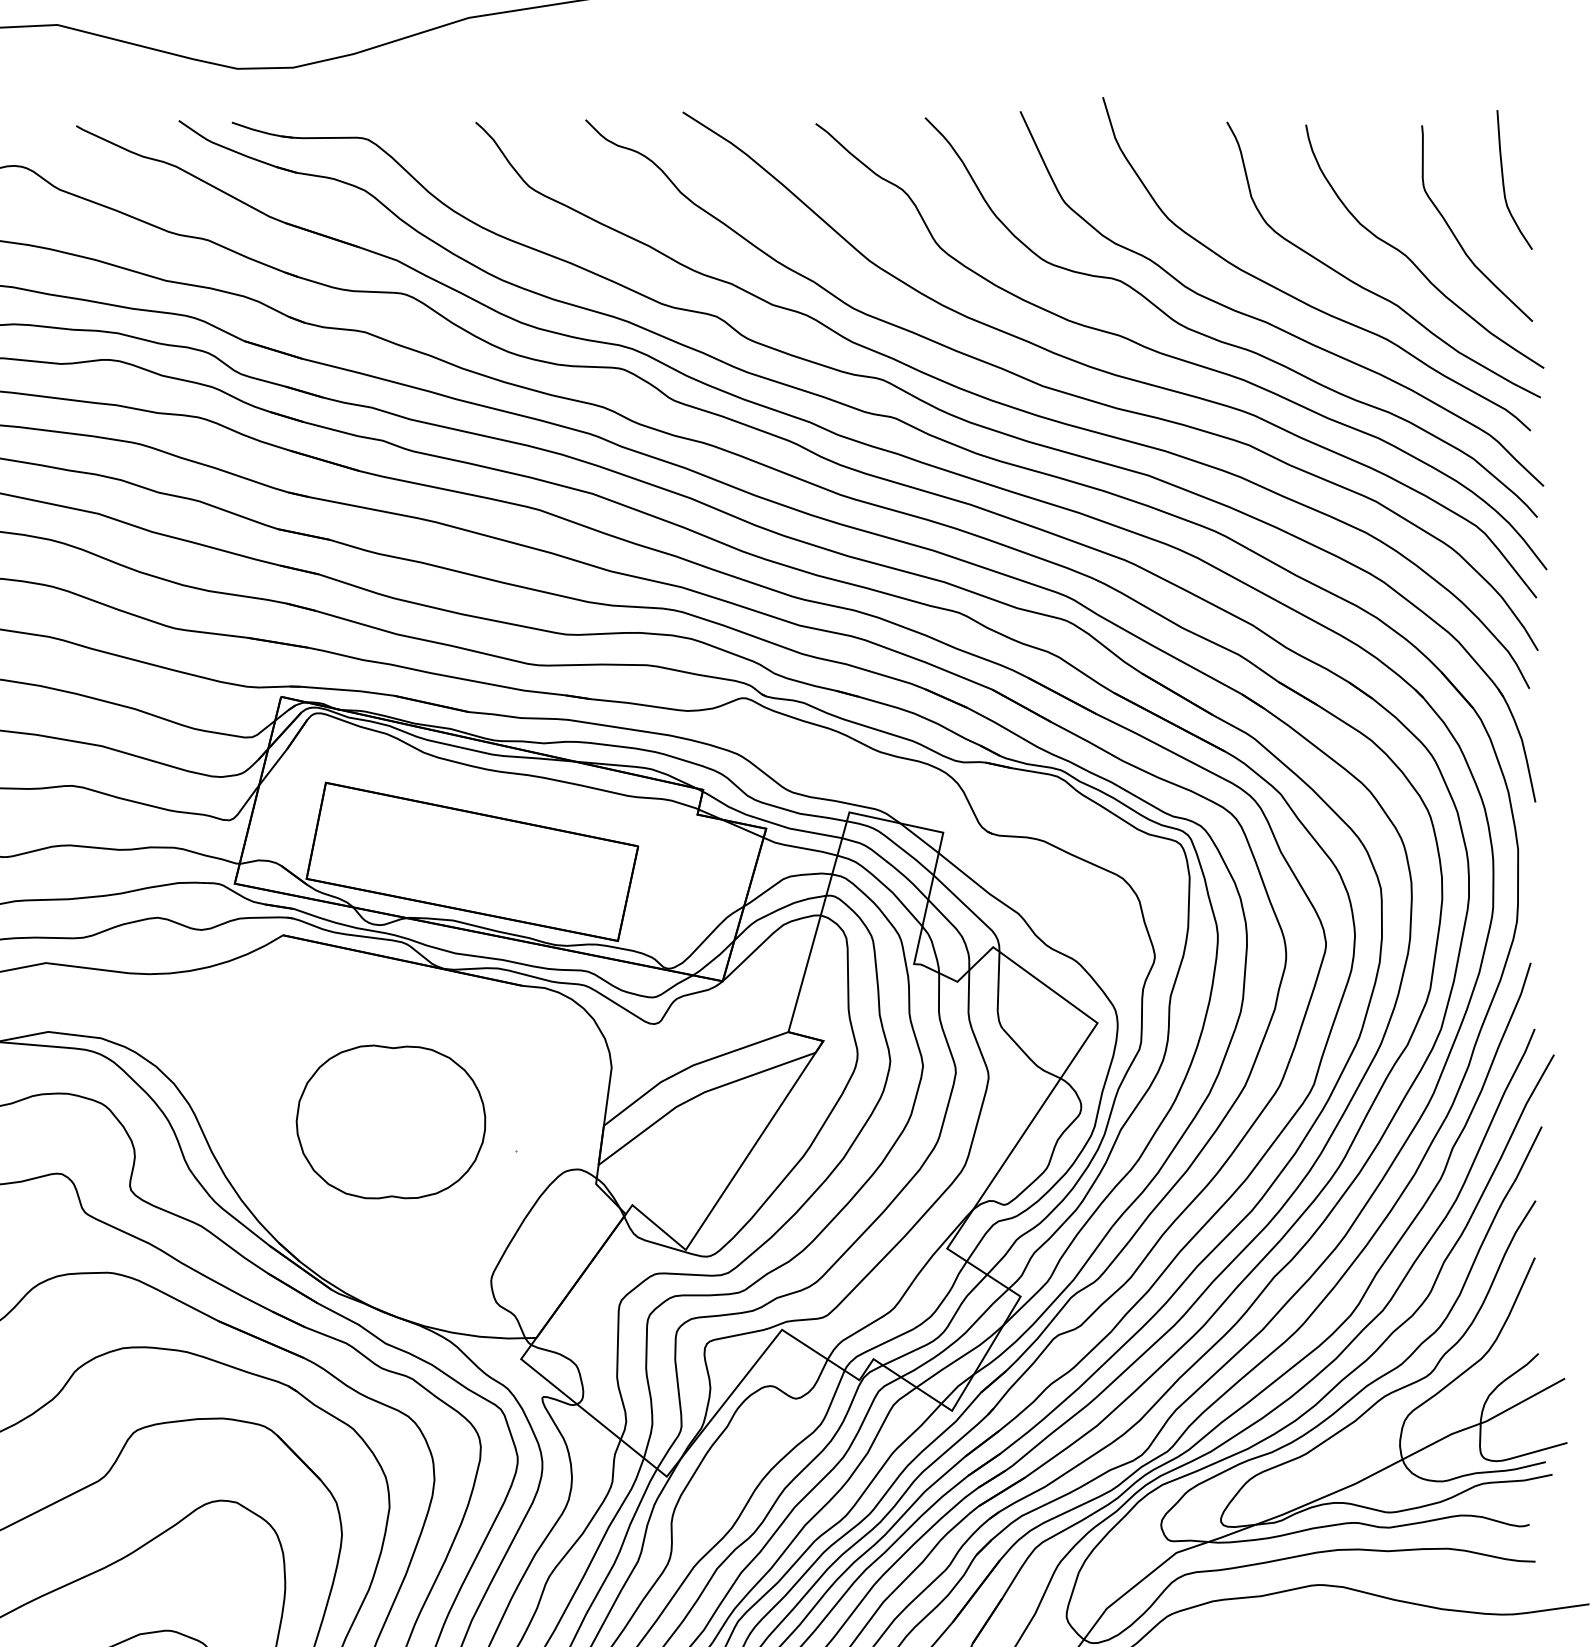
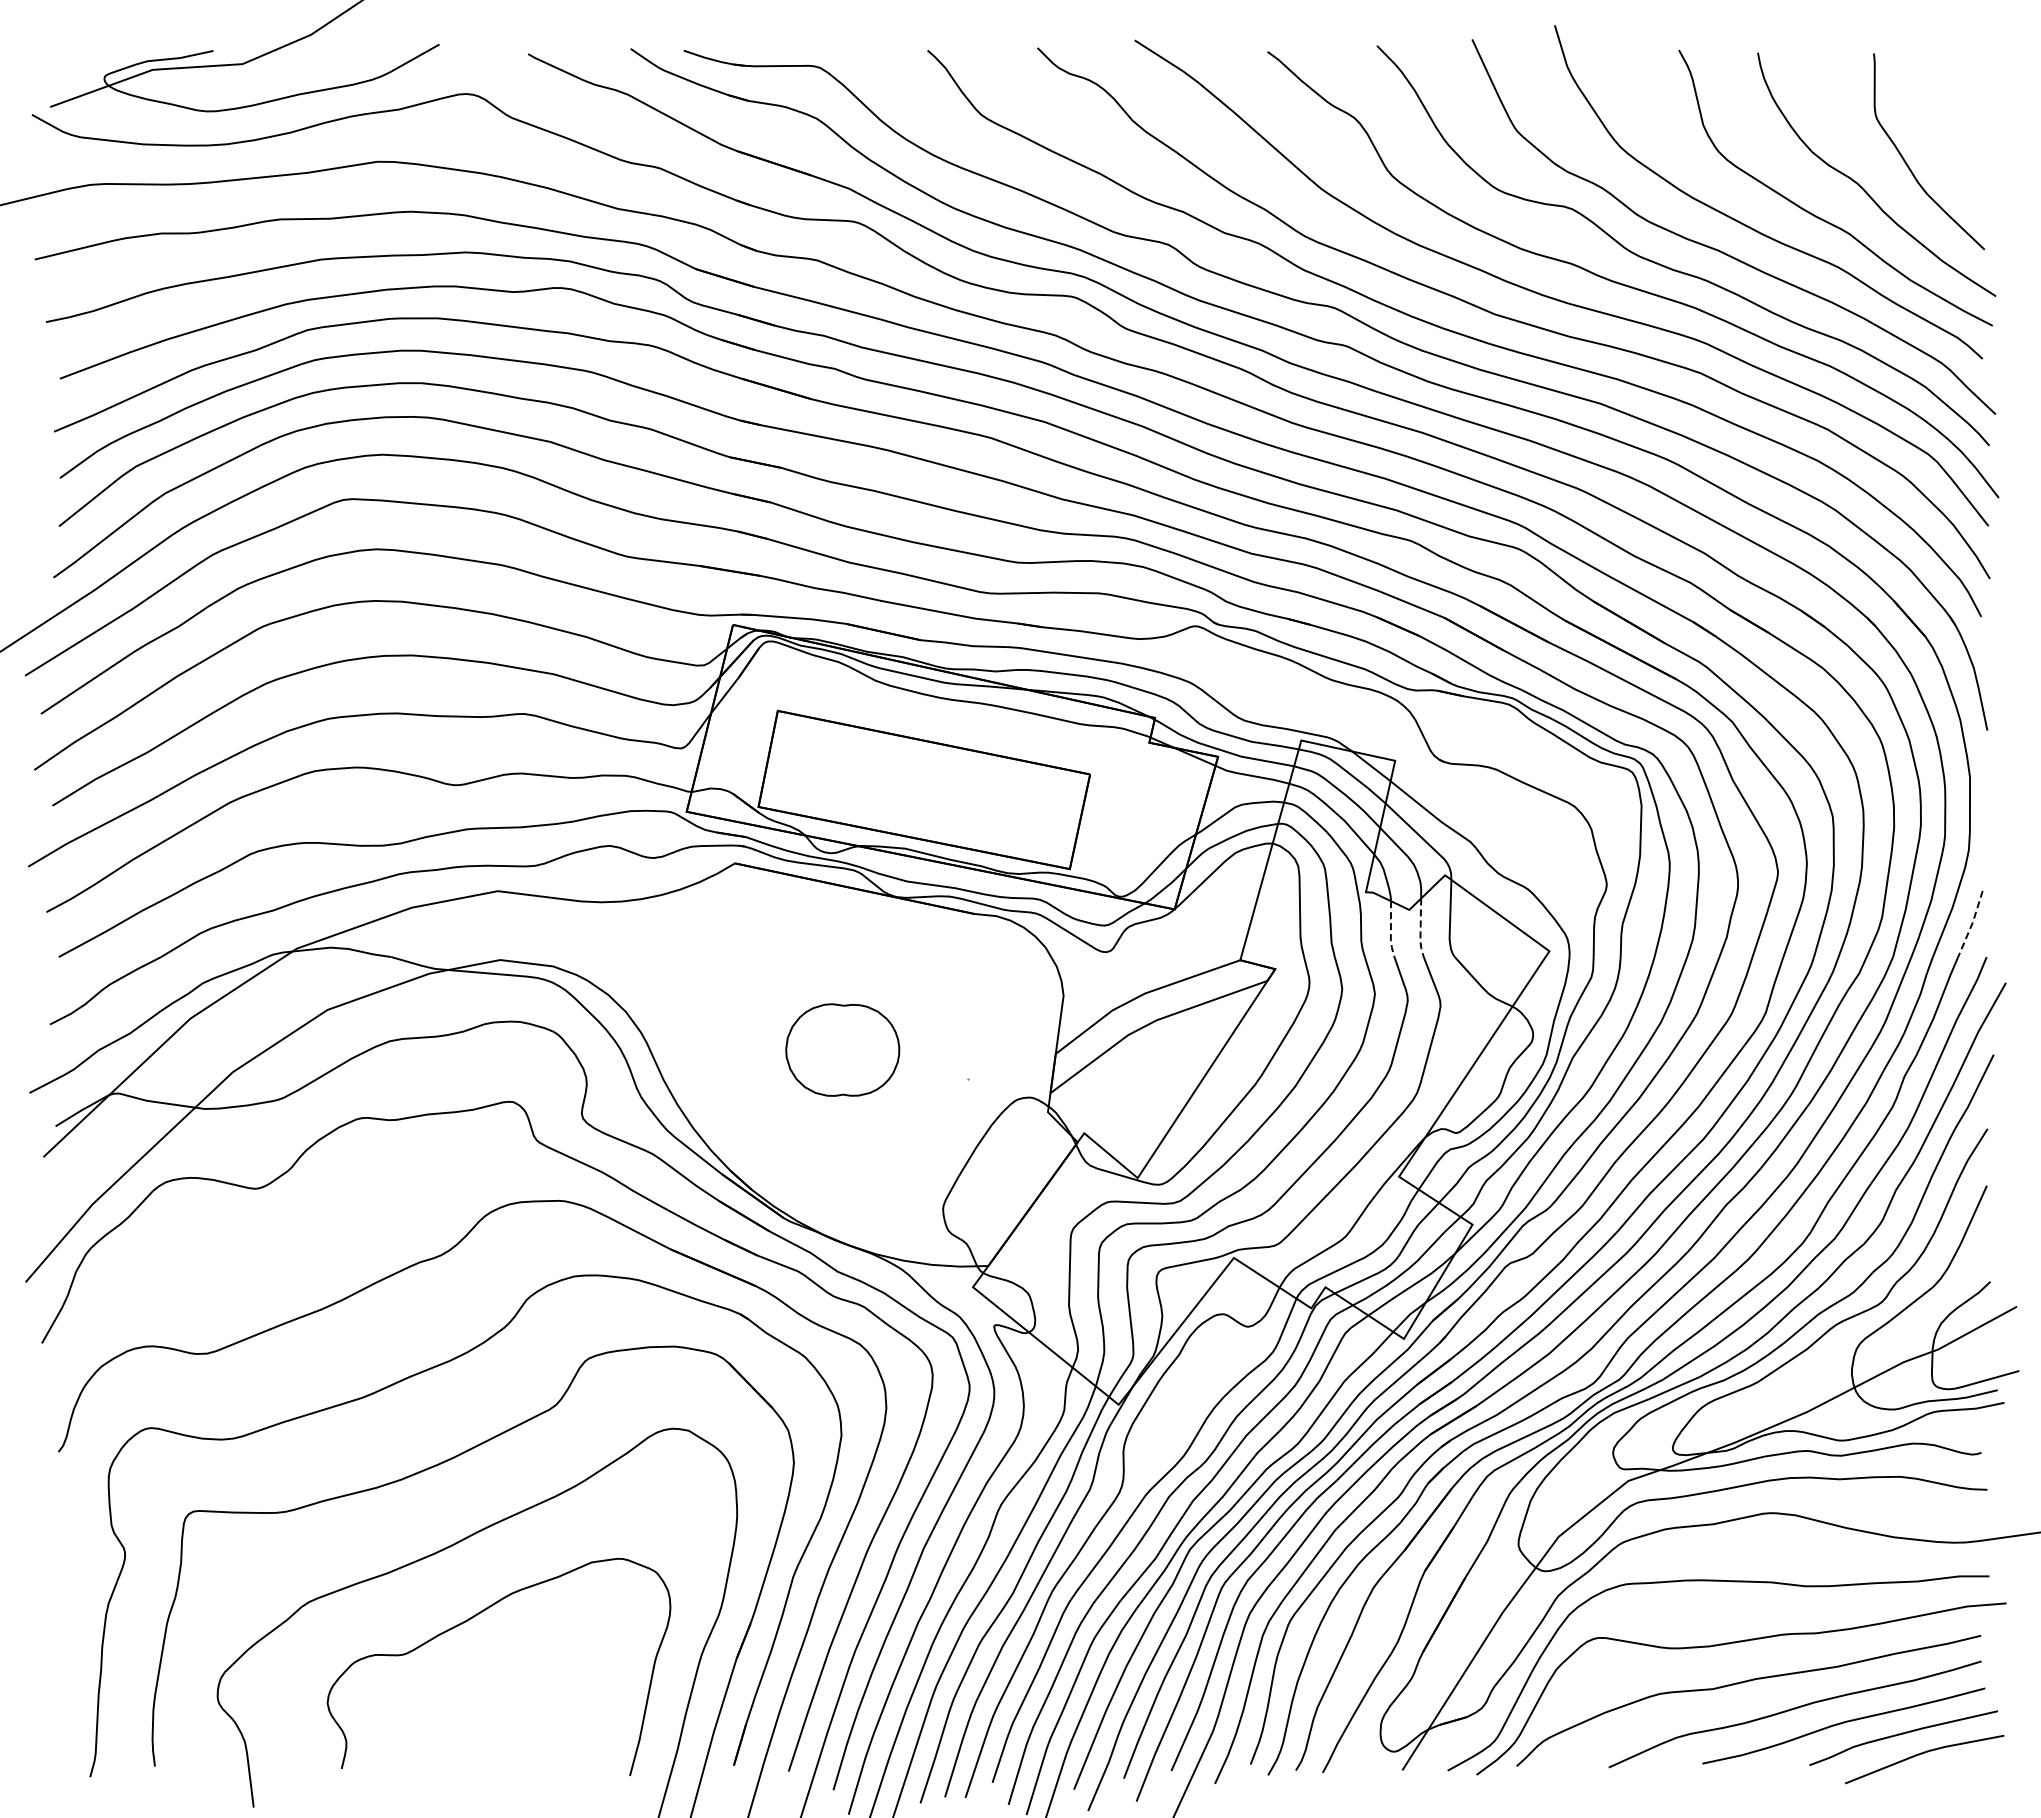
curve: (1504, 183) -> (1956, 111), removed
line: (1520, 996) -> (1972, 924), solid -> dashed
line: (968, 1000) -> (1420, 928), solid -> dashed
line: (938, 1002) -> (1390, 930), solid -> dashed
part: (390, 1121) -> (842, 1049), size x0.6

